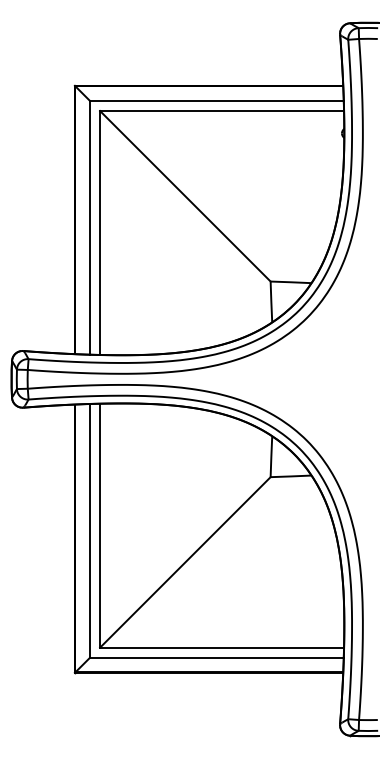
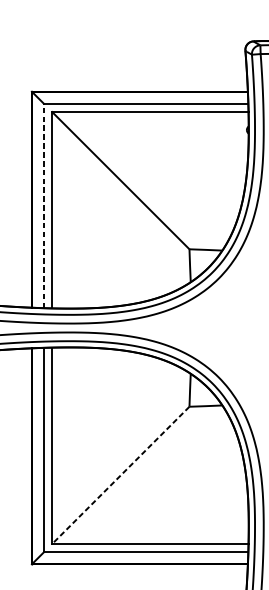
line: (89, 227) -> (43, 205), solid -> dashed
line: (185, 562) -> (120, 475), solid -> dashed

